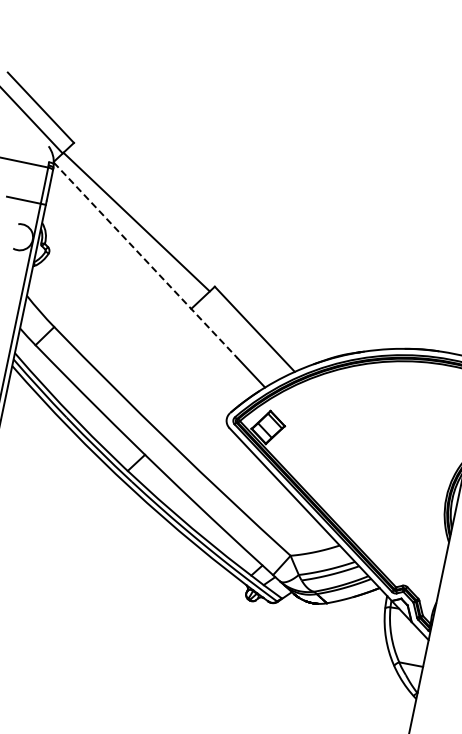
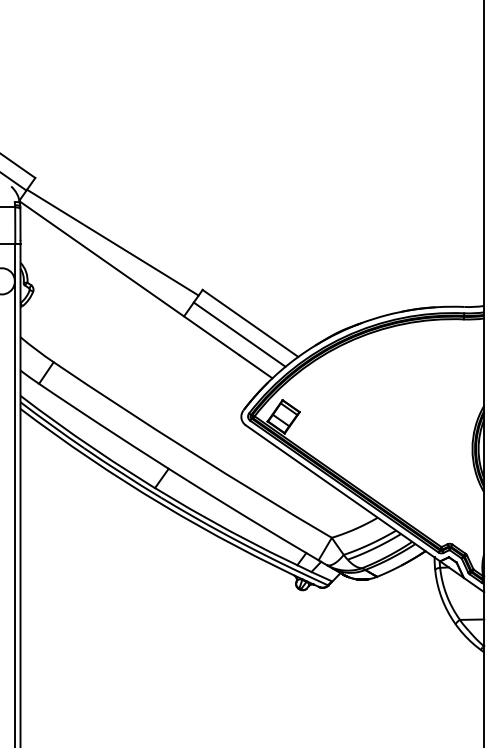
line: (145, 260) -> (129, 278), dashed -> solid
line: (241, 337) -> (239, 334), added

